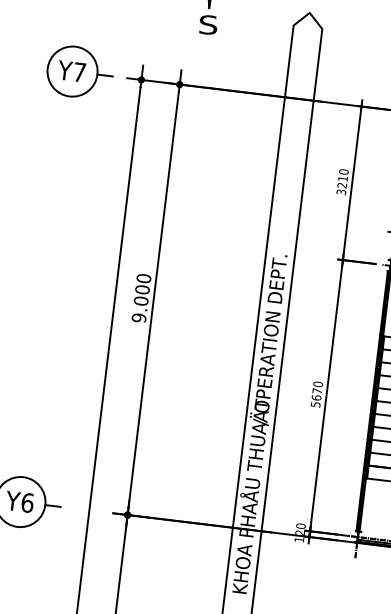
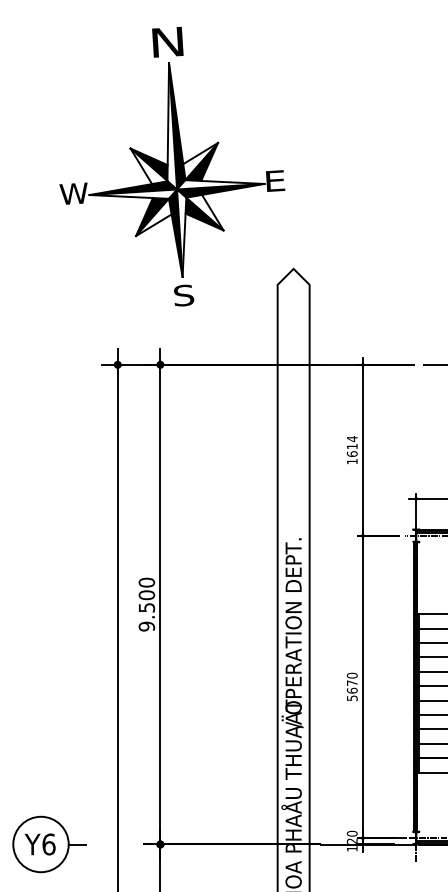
part: (80, 72) -> (49, 364), removed
text: (341, 182) -> (351, 450), 3210 -> 1614
text: (140, 300) -> (146, 607), 9.000 -> 9.500

